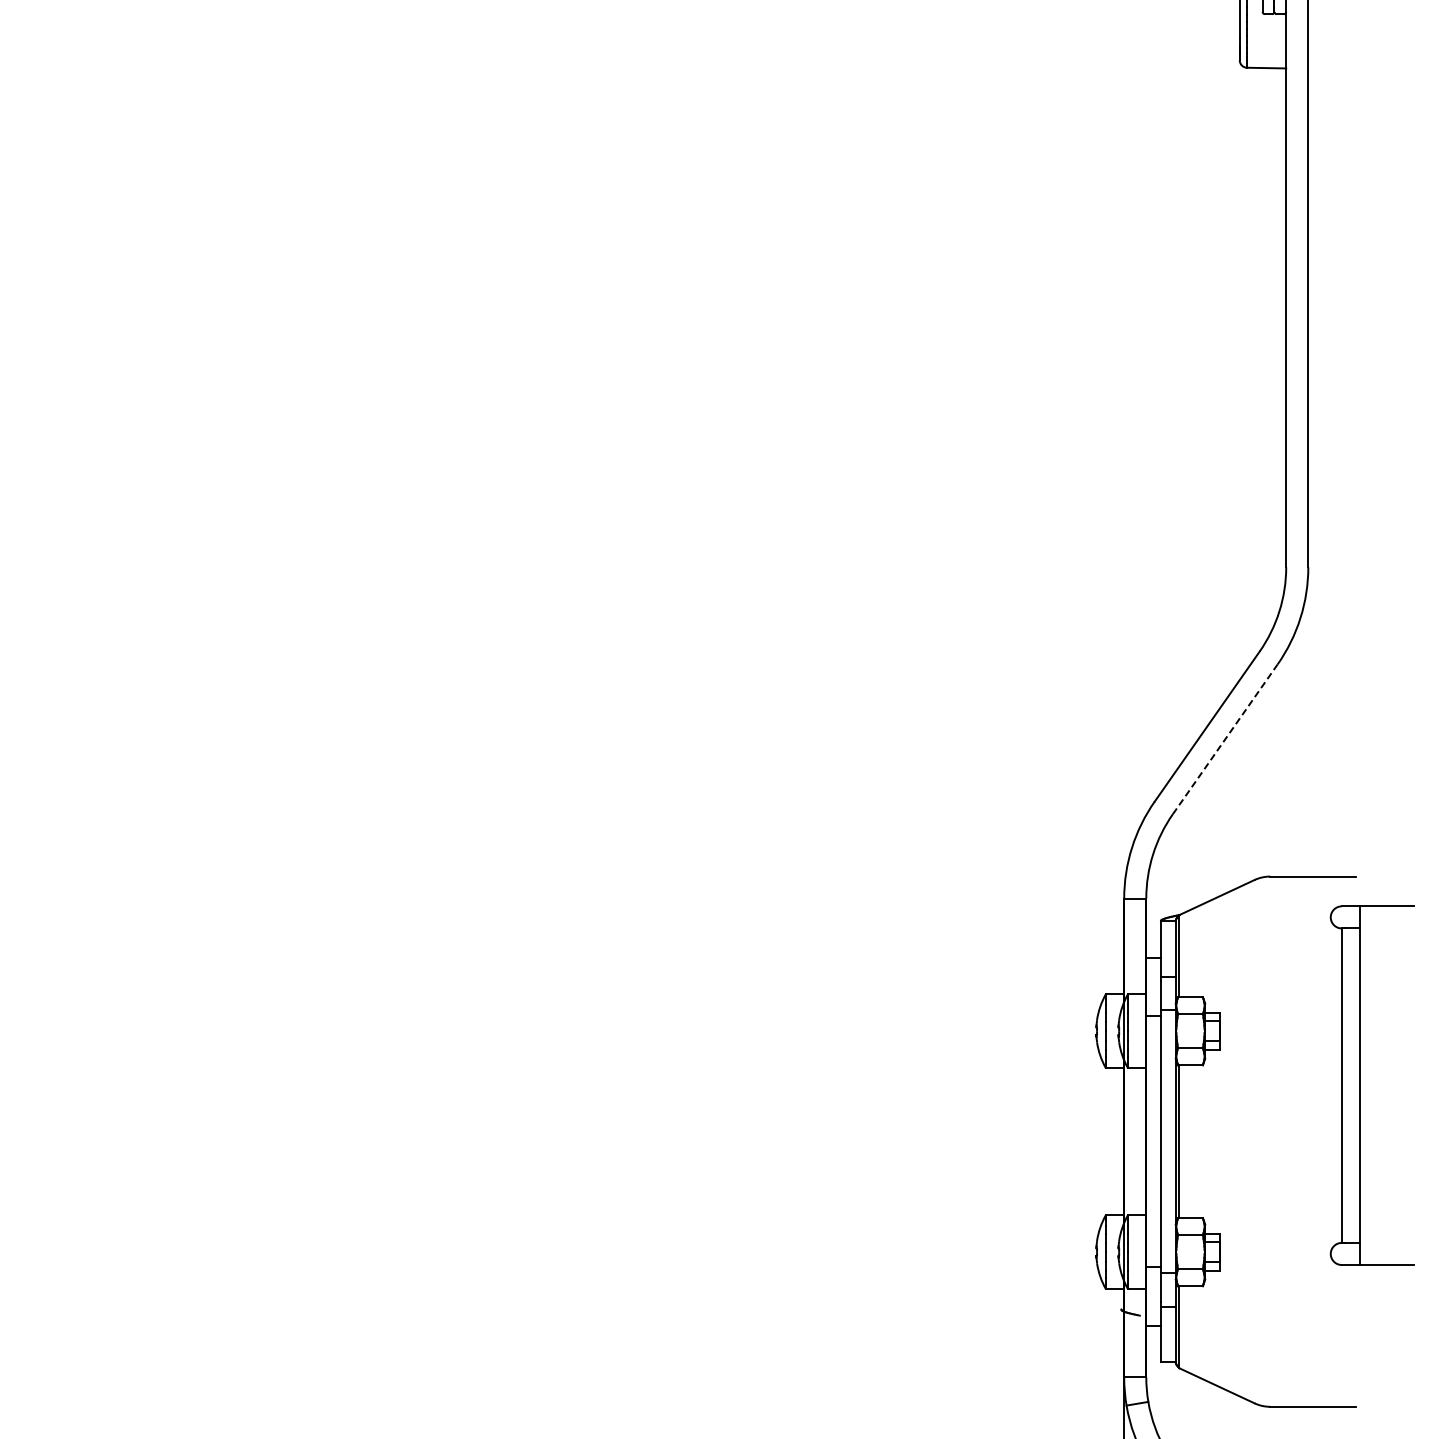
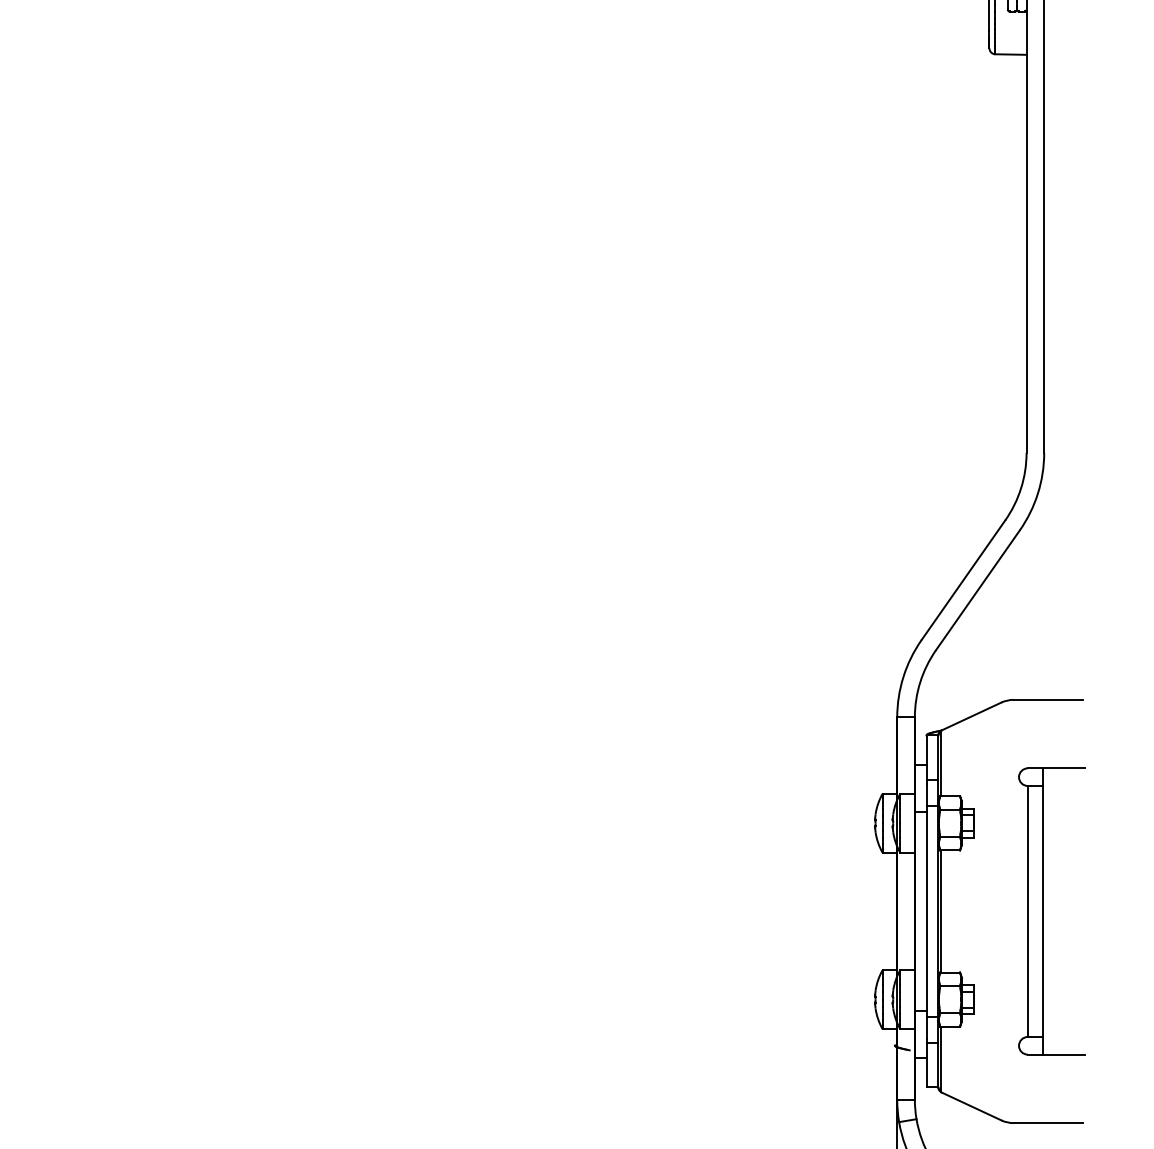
line: (1225, 738) -> (978, 589), dashed -> solid
part: (1360, 1085) -> (1042, 911), moved

